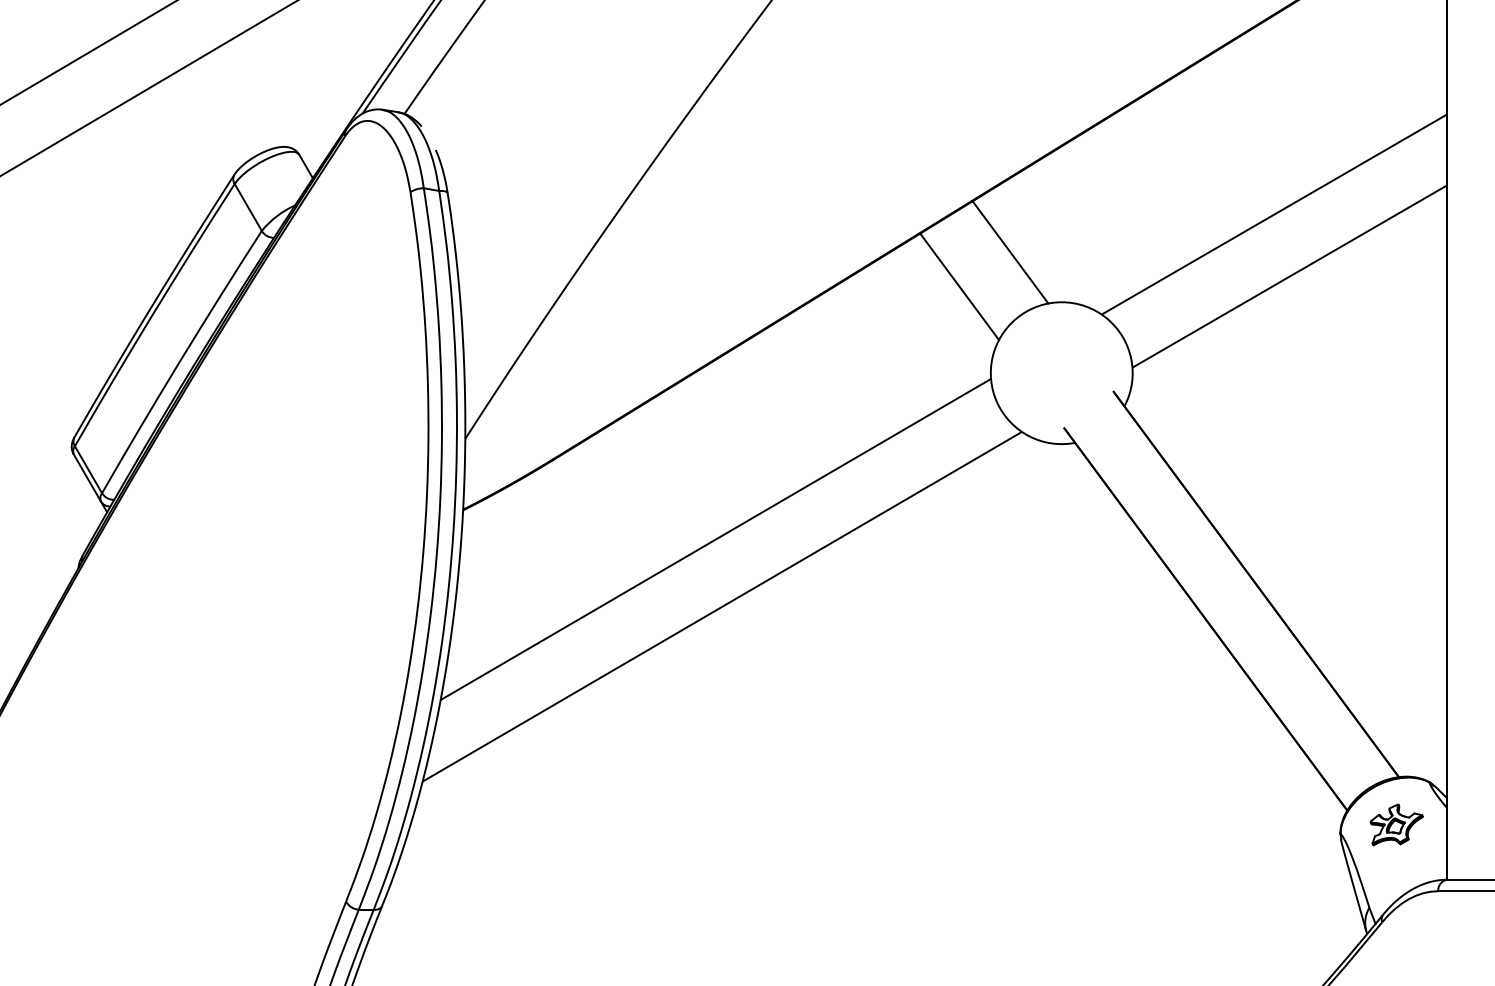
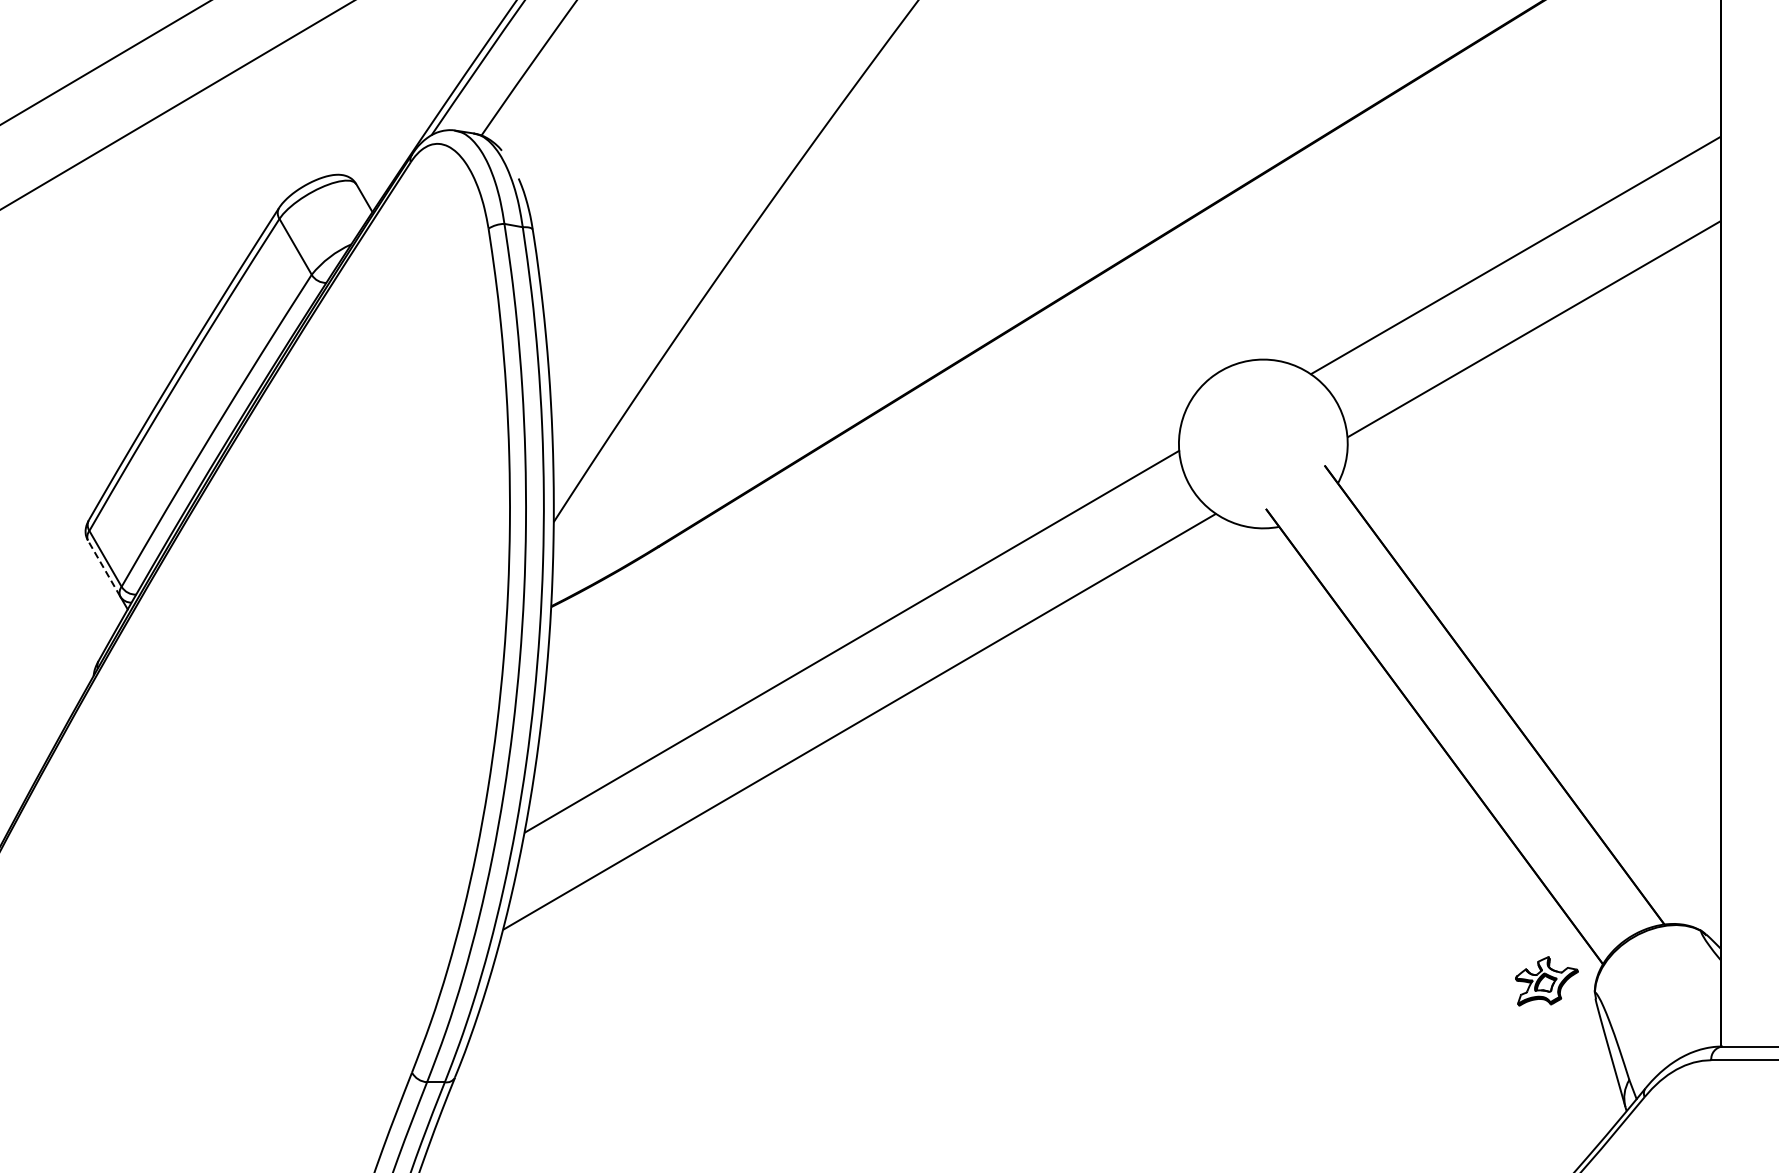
line: (1010, 252) -> (1202, 300), removed
line: (959, 286) -> (1141, 340), removed
line: (86, 477) -> (103, 567), solid -> dashed
part: (1396, 825) -> (1546, 981), moved

